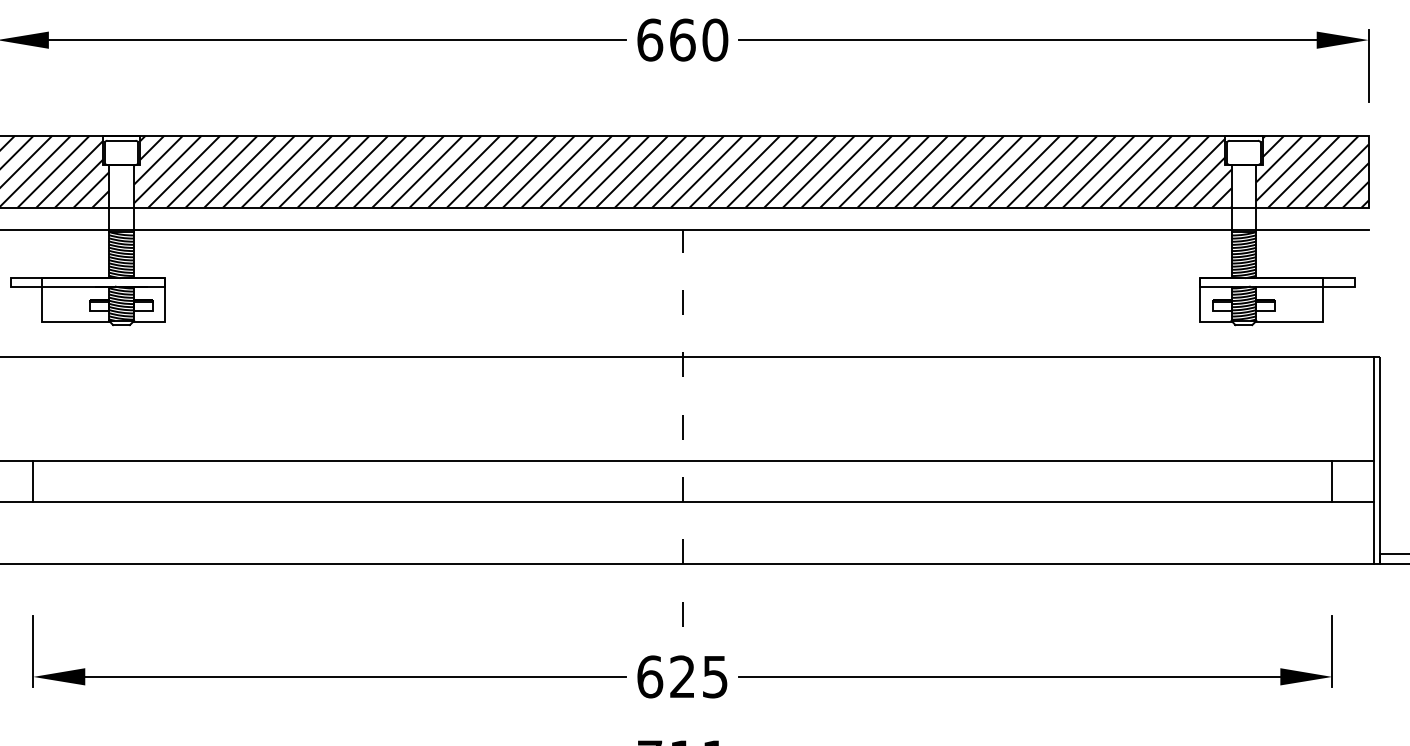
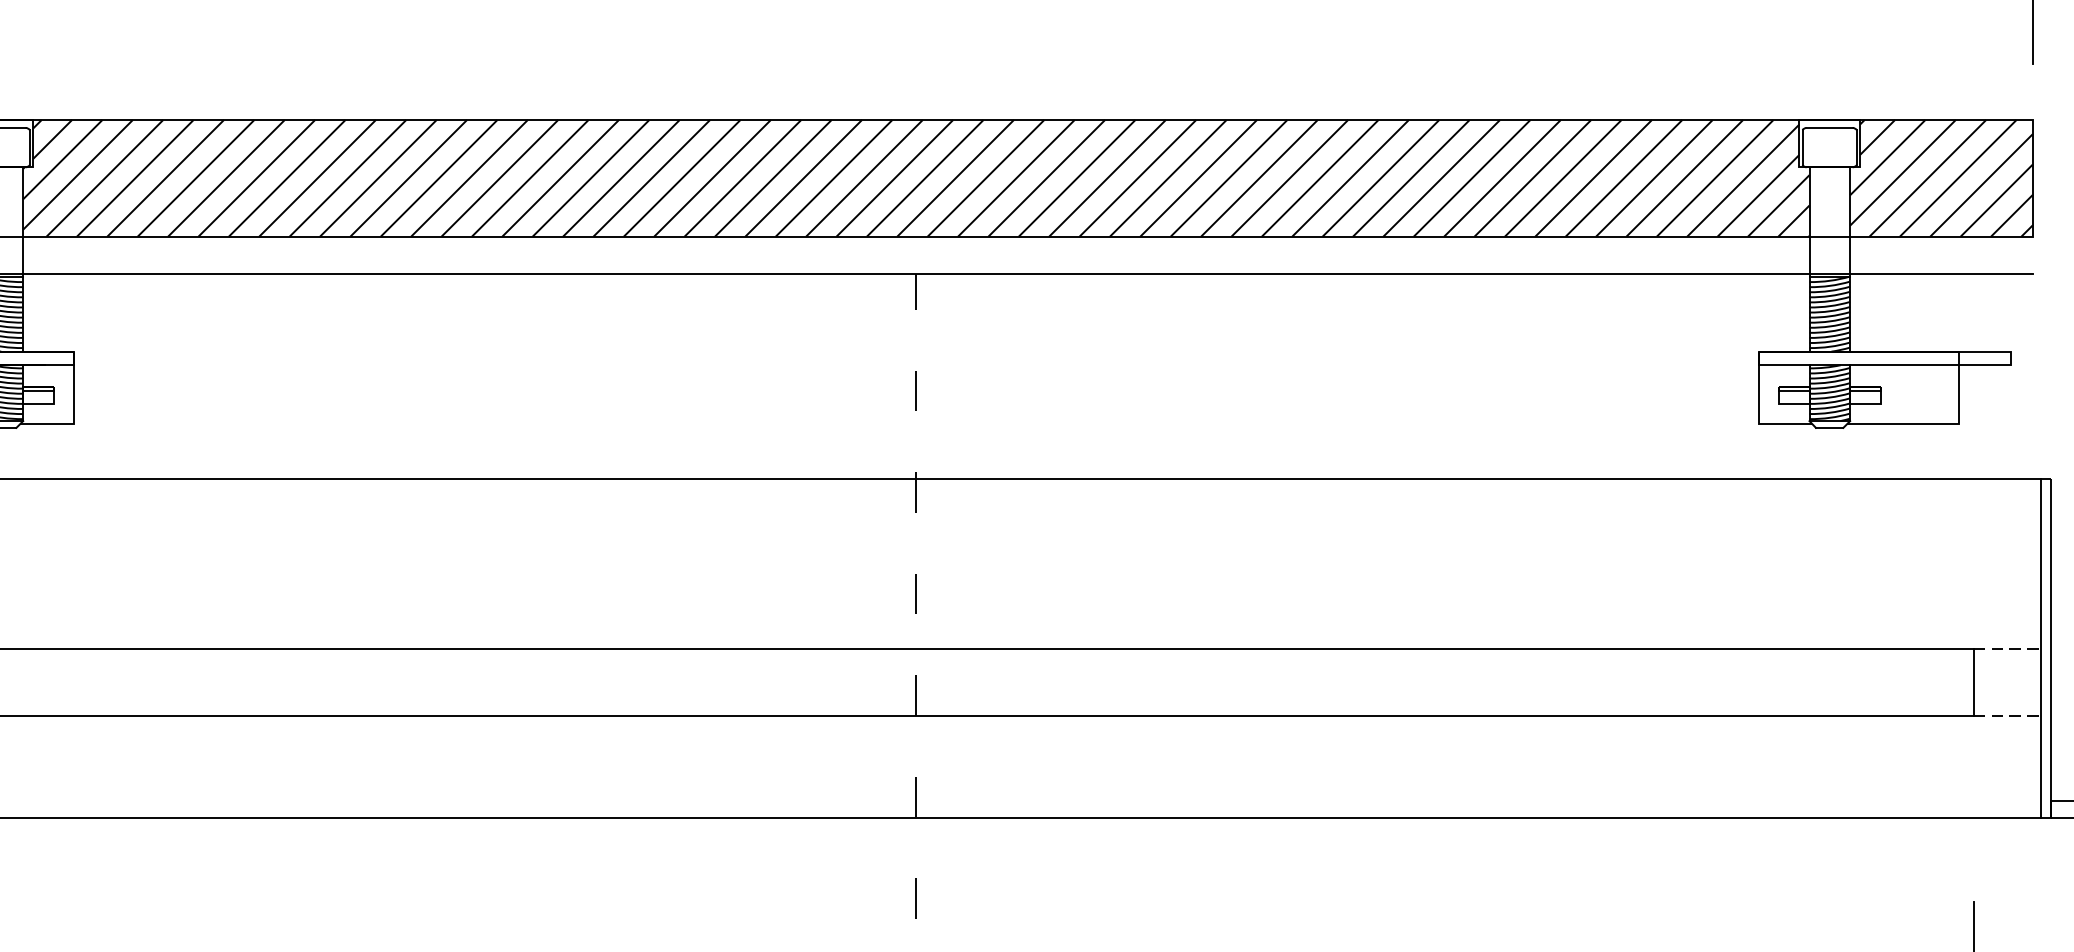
line: (1353, 460) -> (2008, 648), solid -> dashed
line: (1353, 502) -> (2008, 716), solid -> dashed

